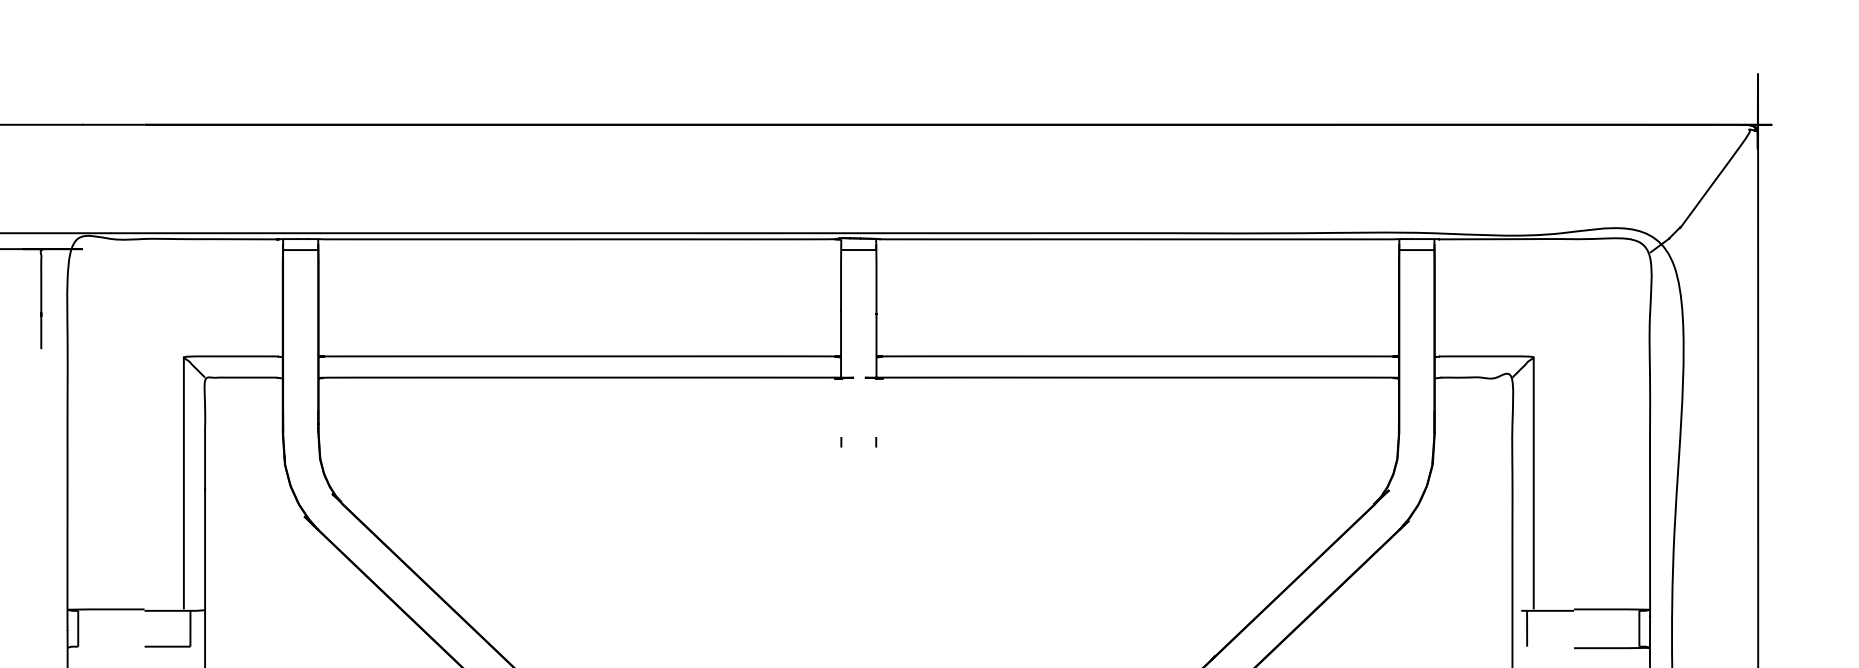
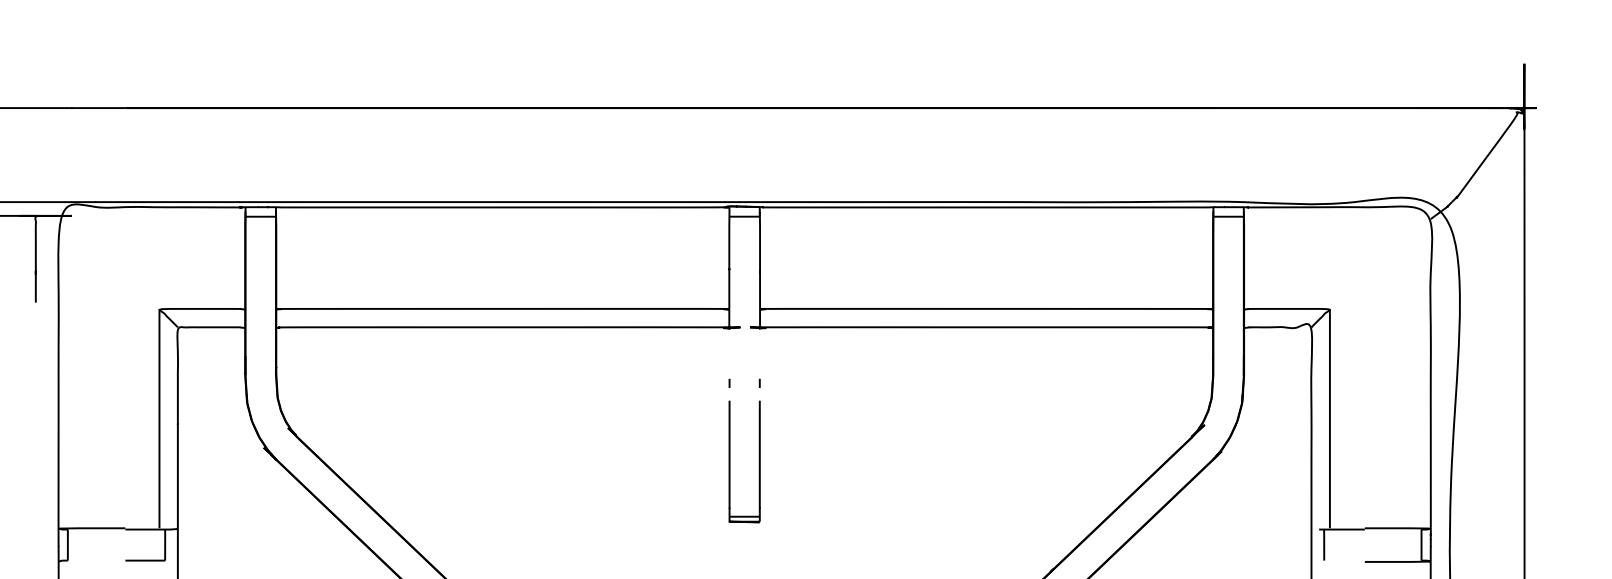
part: (842, 532) -> (730, 461), added

